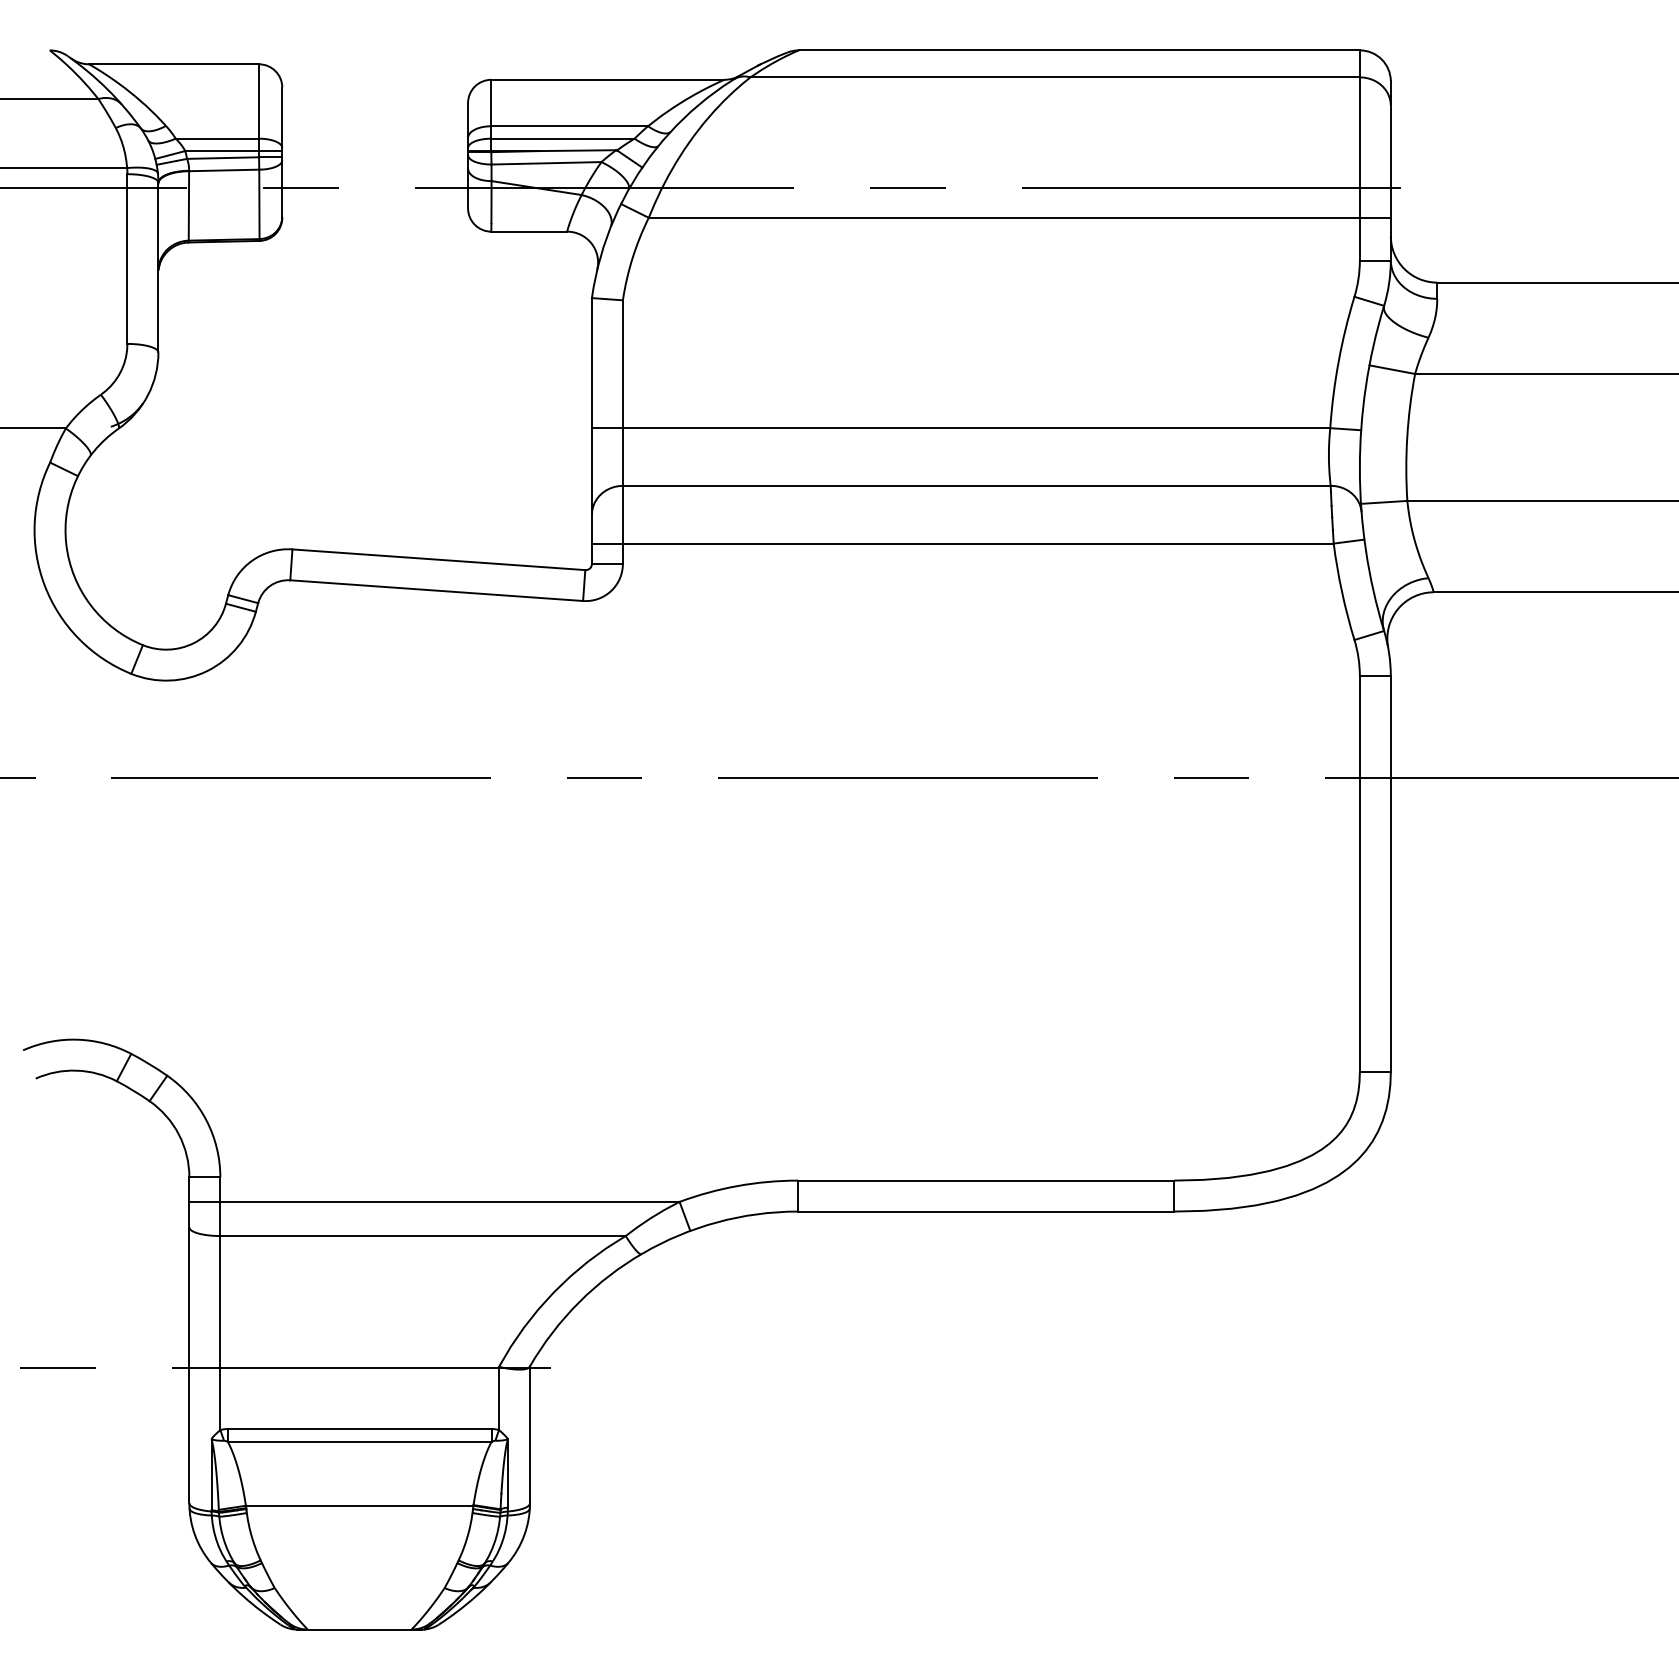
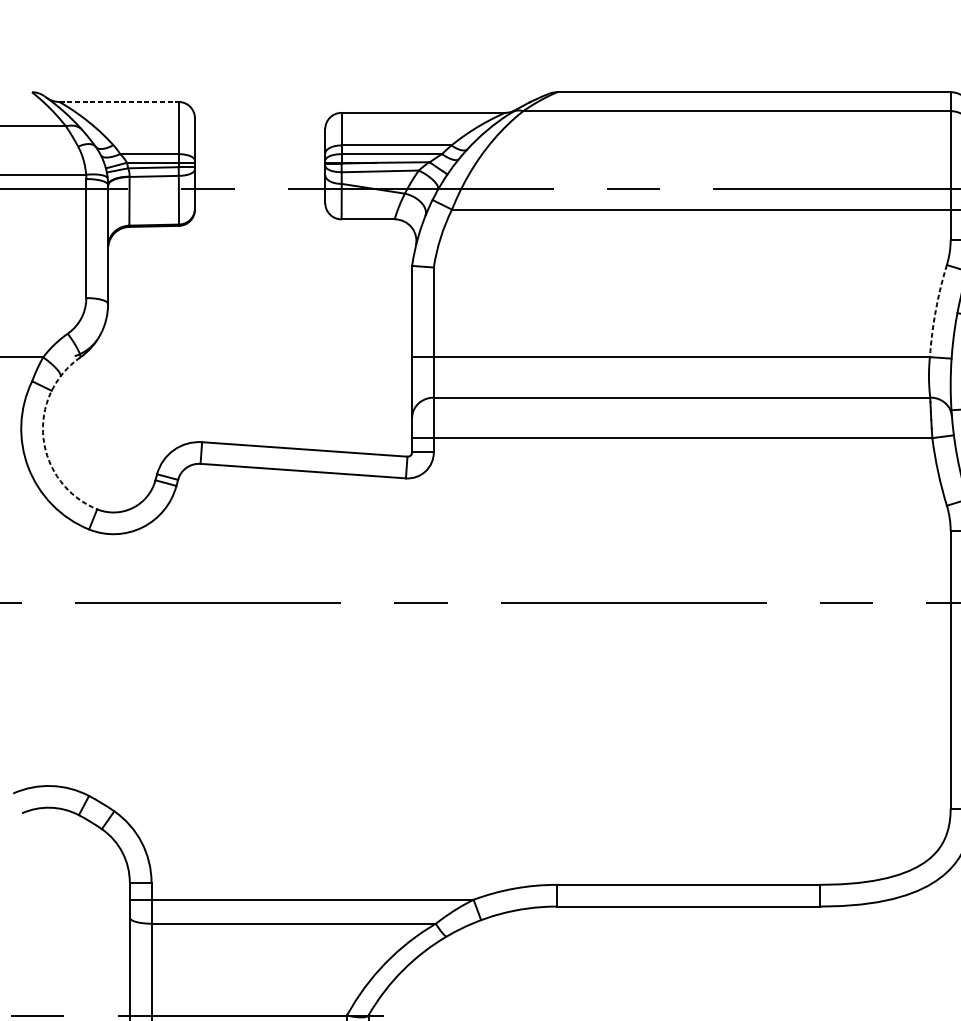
line: (174, 64) -> (119, 102), solid -> dashed
arc: (1338, 361) -> (935, 310), solid -> dashed
arc: (66, 544) -> (43, 438), solid -> dashed

